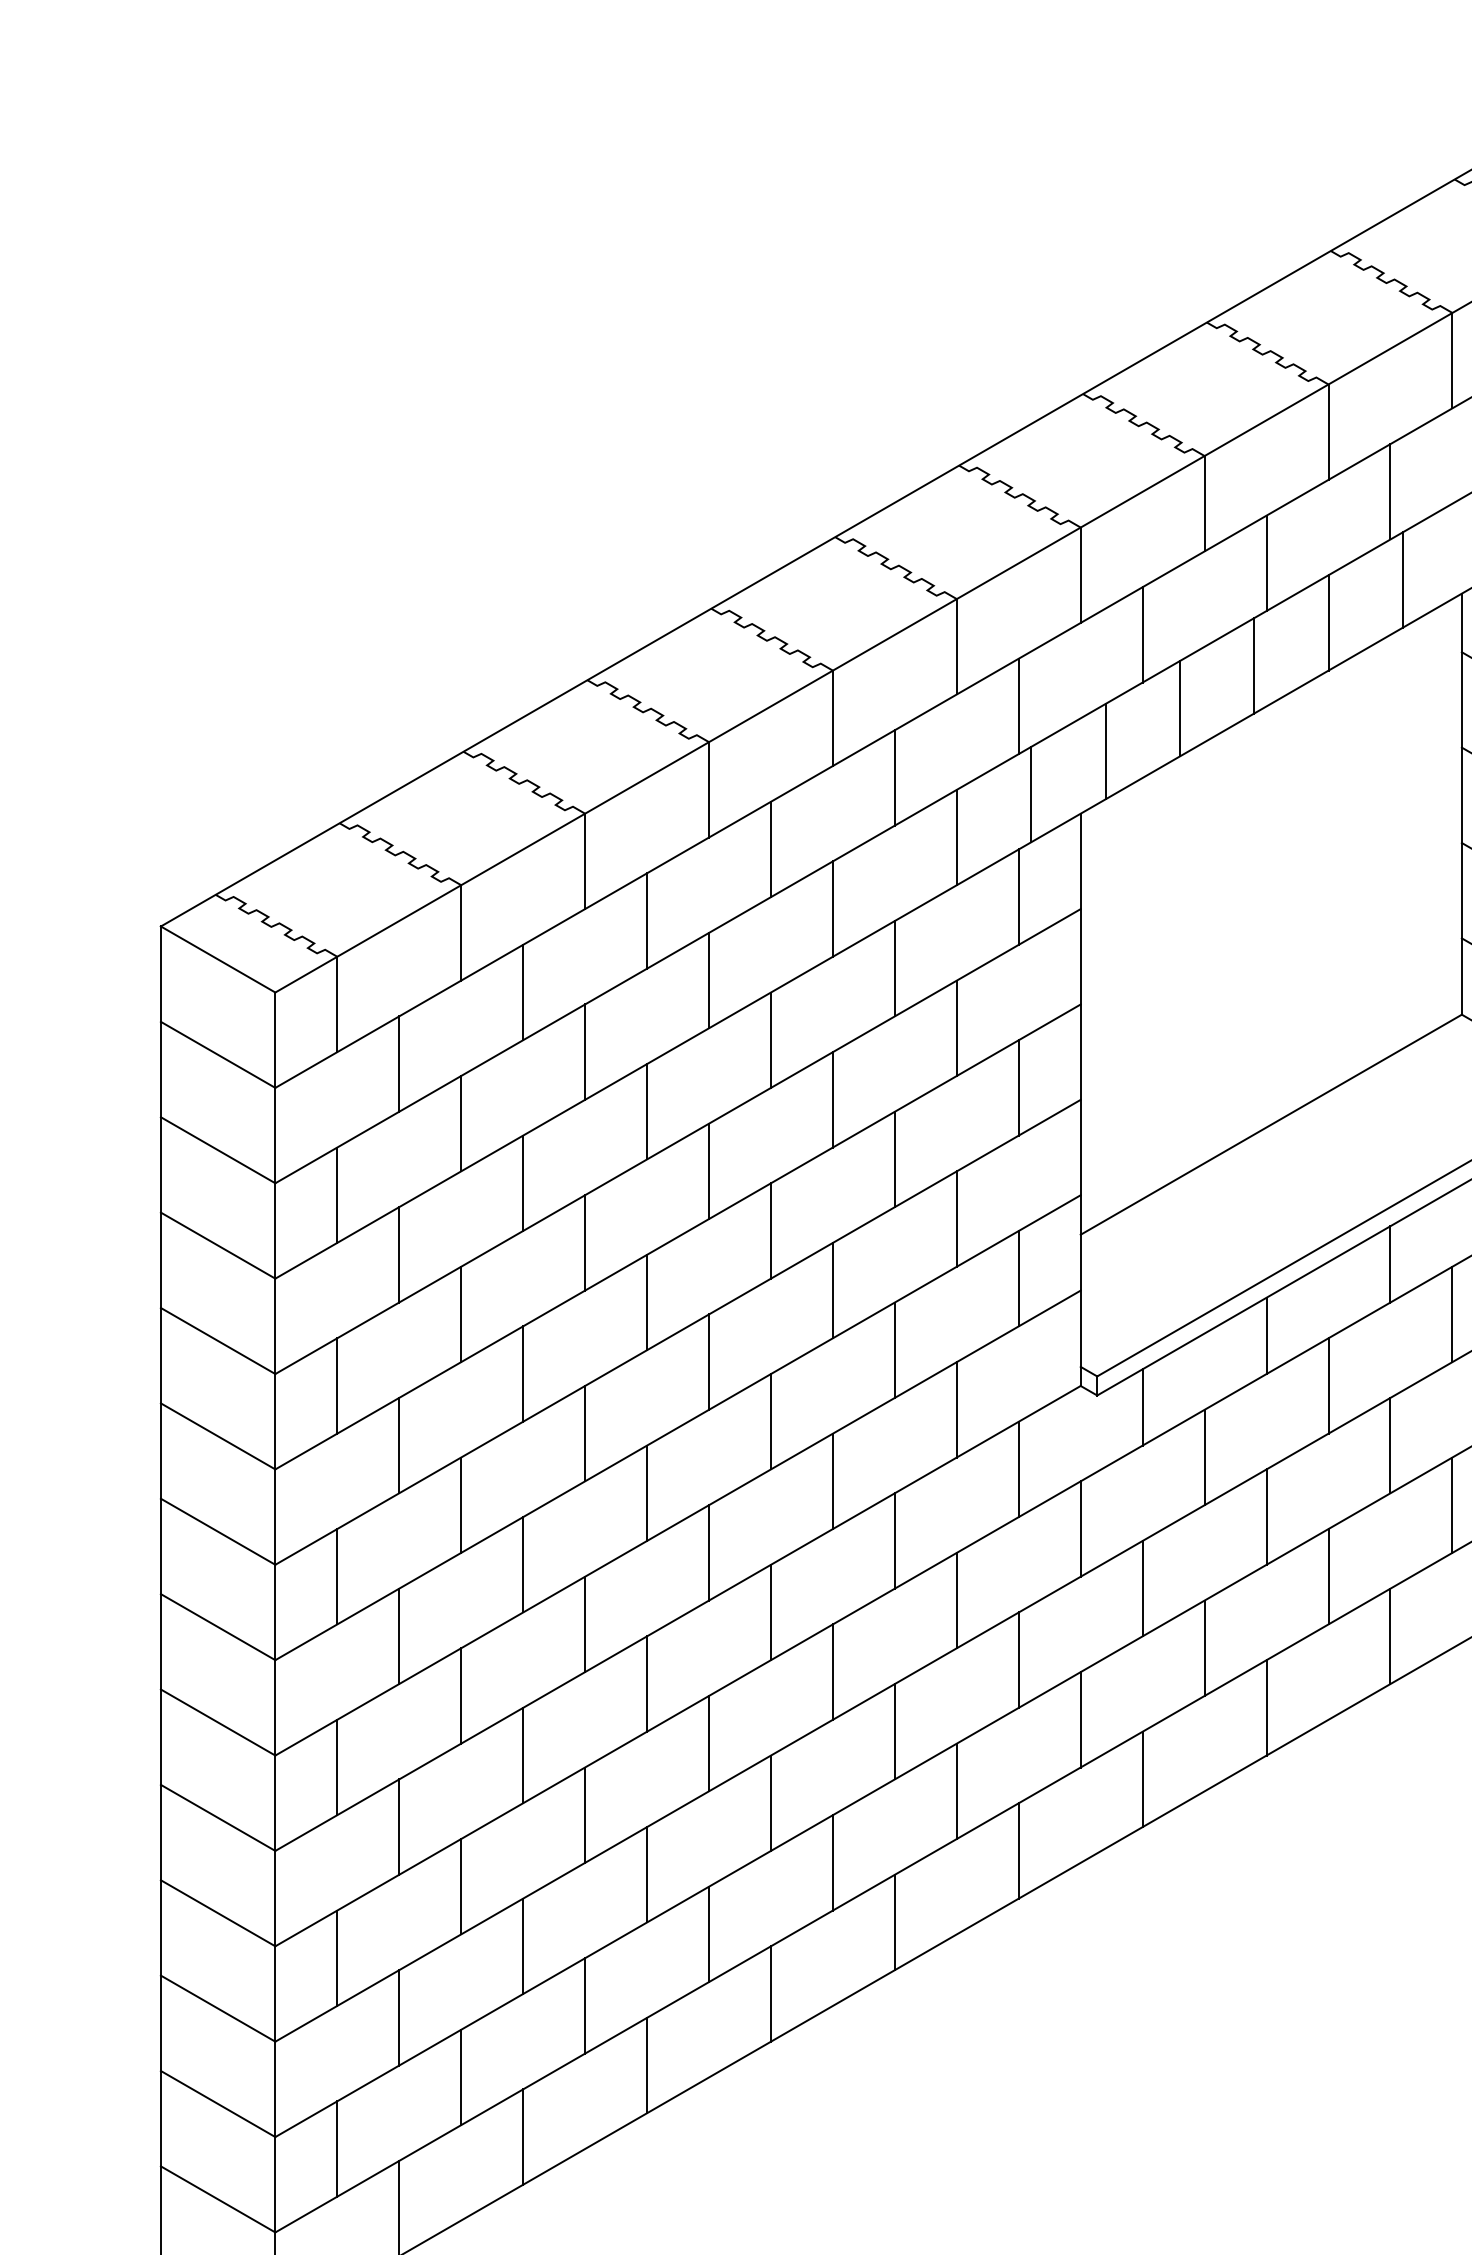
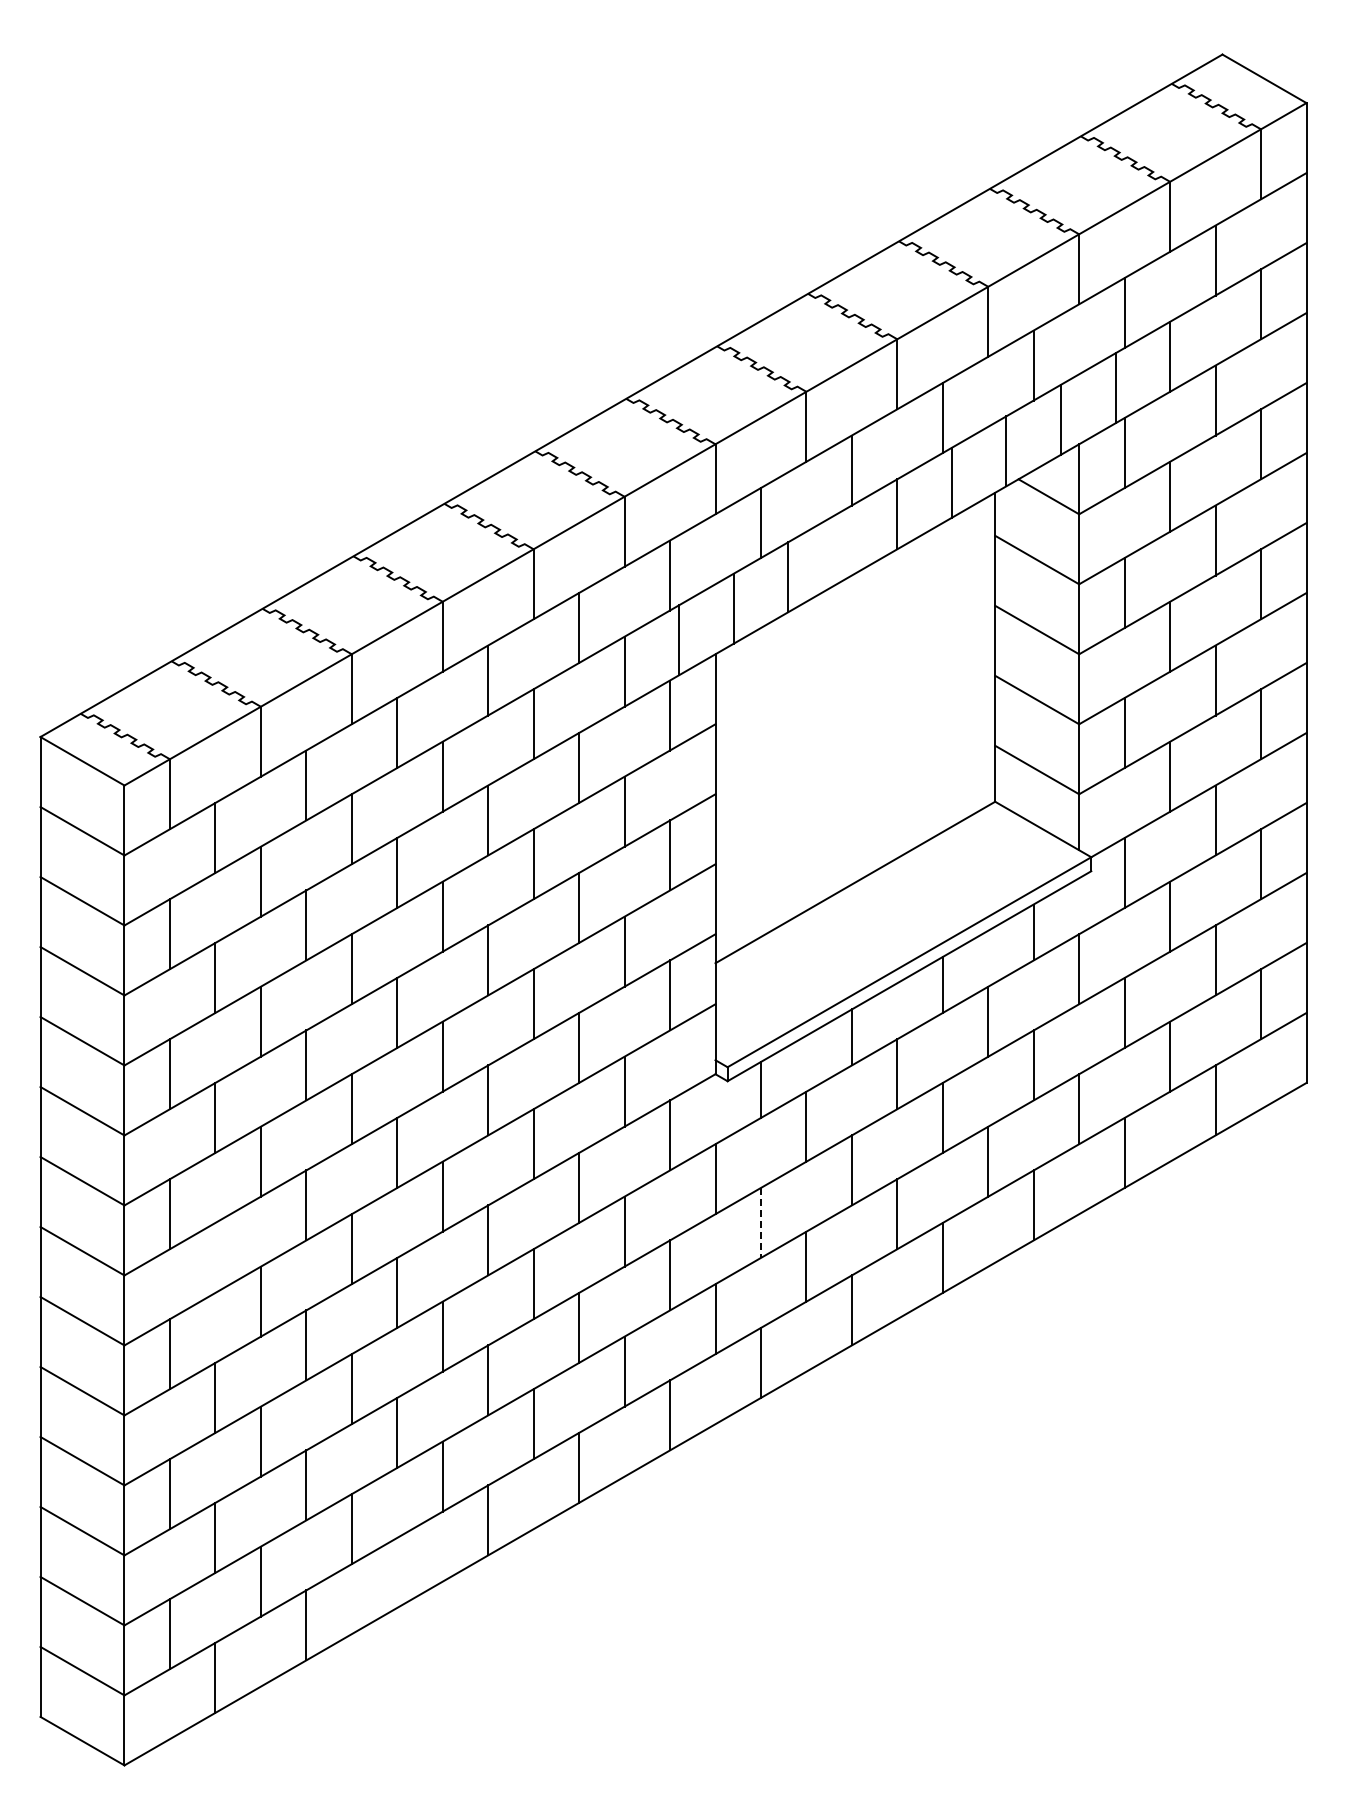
line: (1253, 665) -> (842, 545), removed
line: (1142, 1588) -> (760, 1222), solid -> dashed
line: (399, 1635) -> (215, 1257), removed
line: (647, 2064) -> (397, 1572), removed

